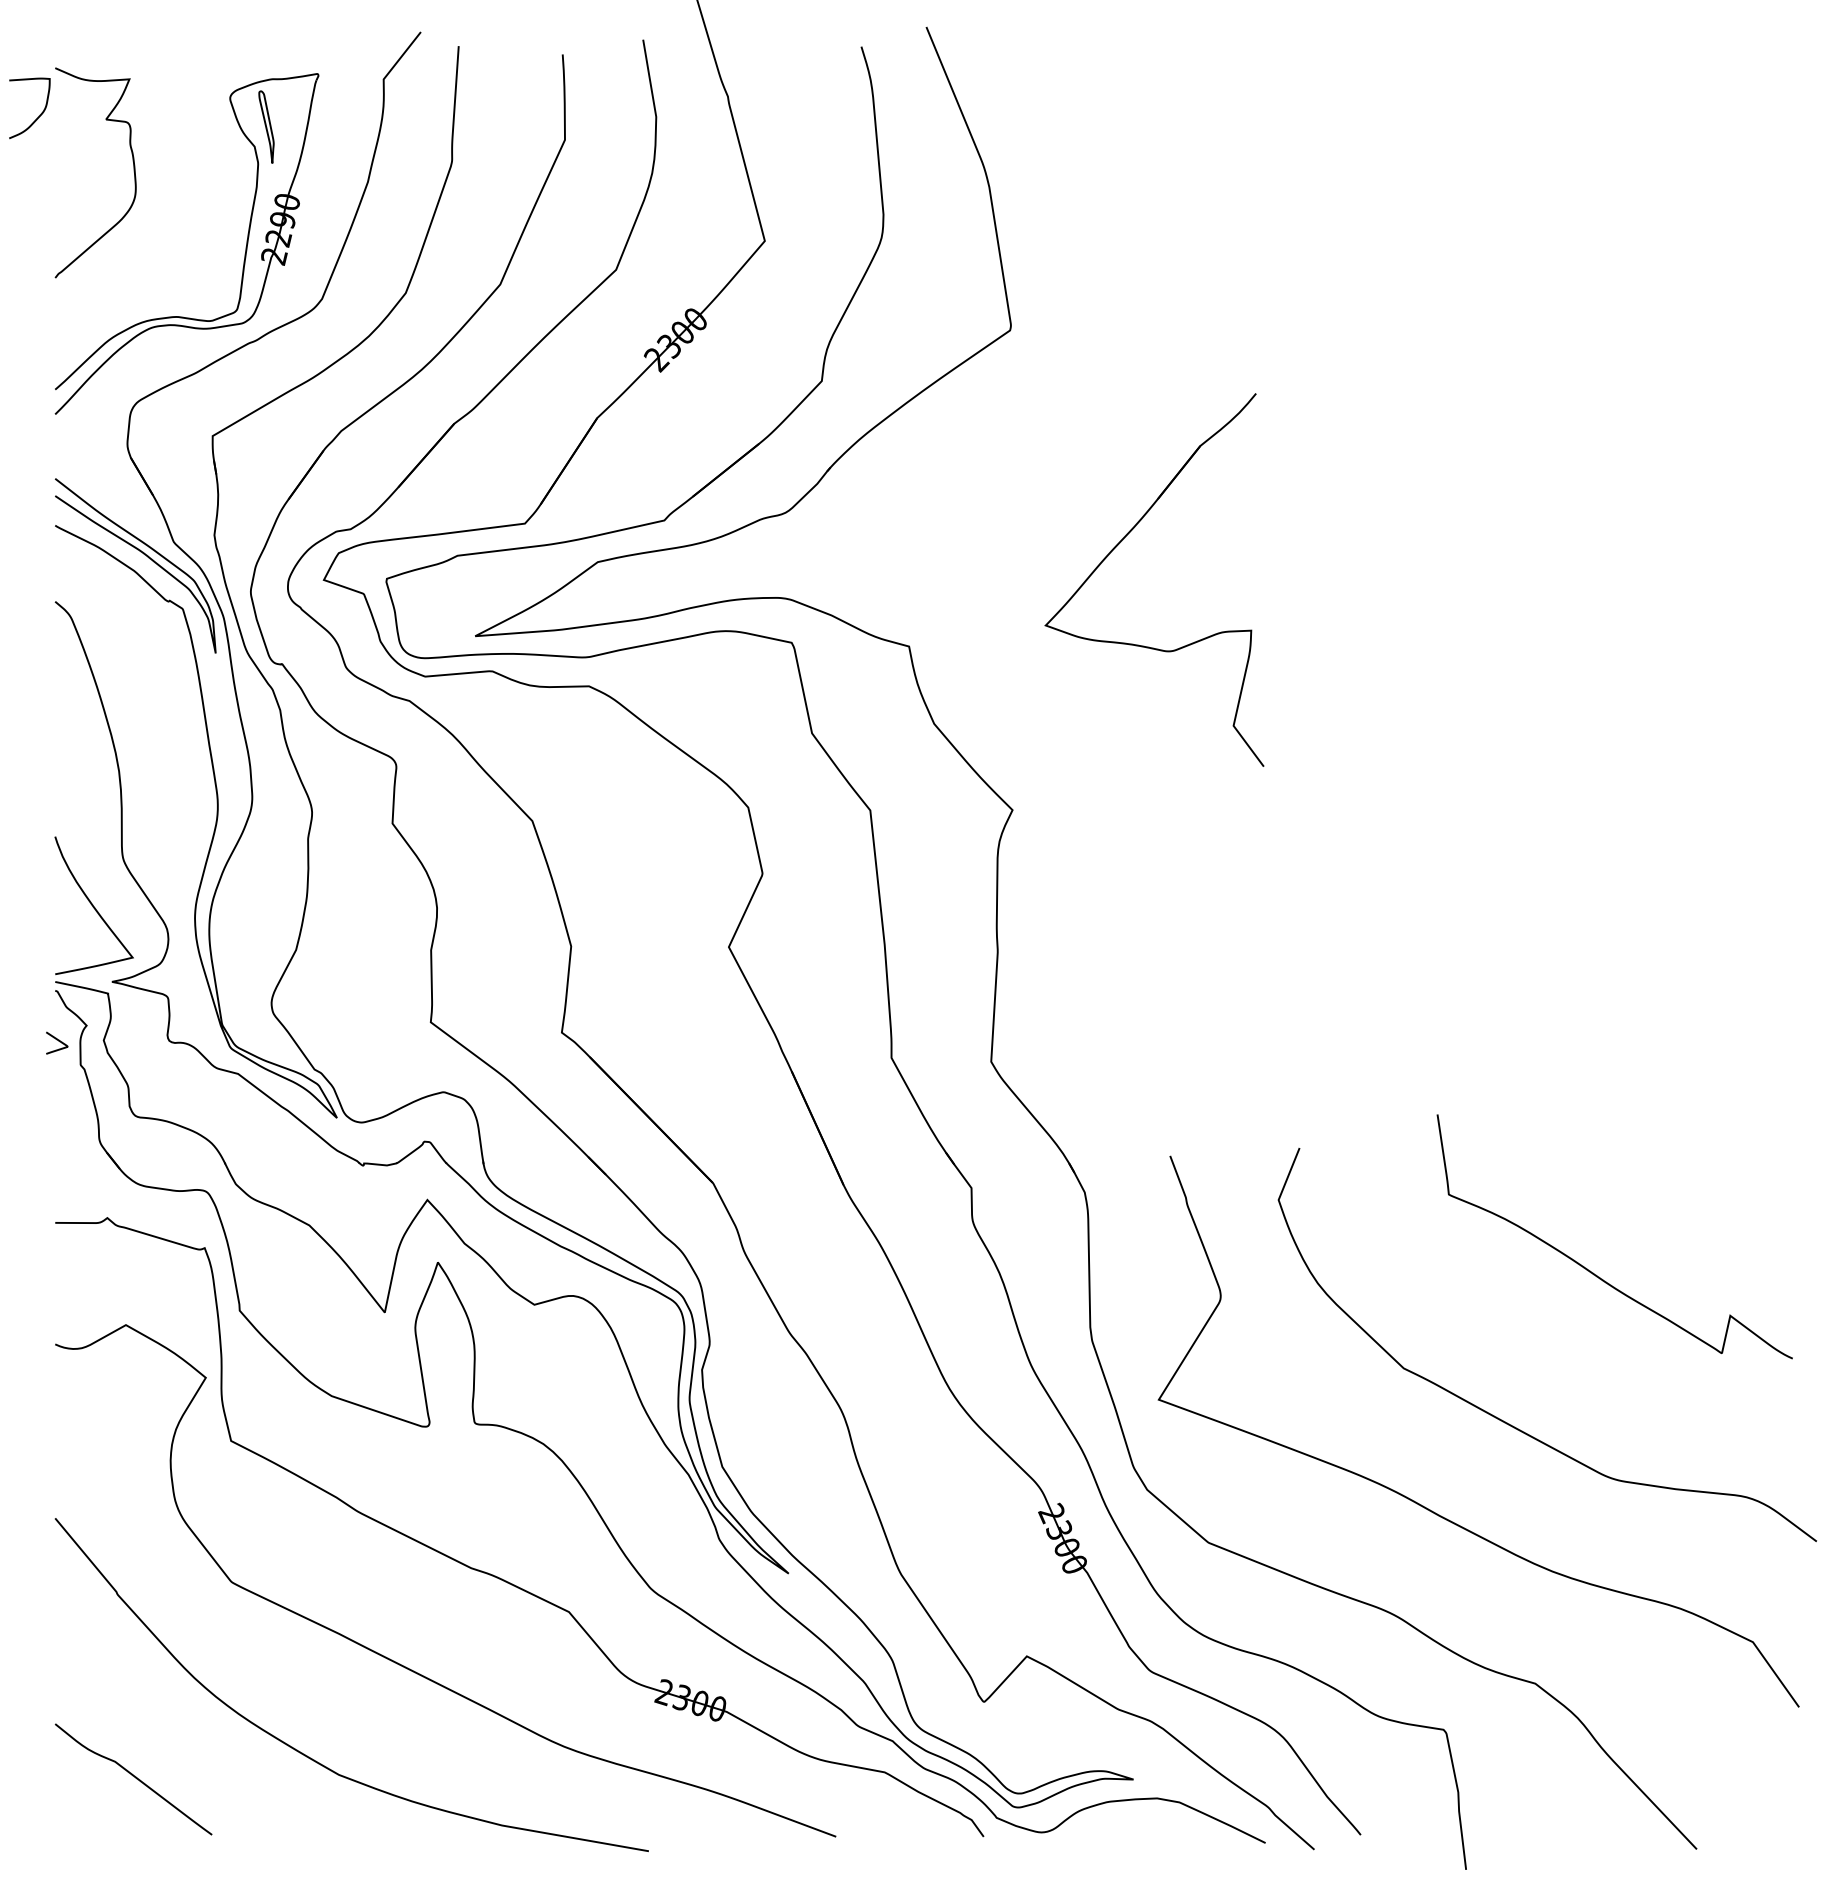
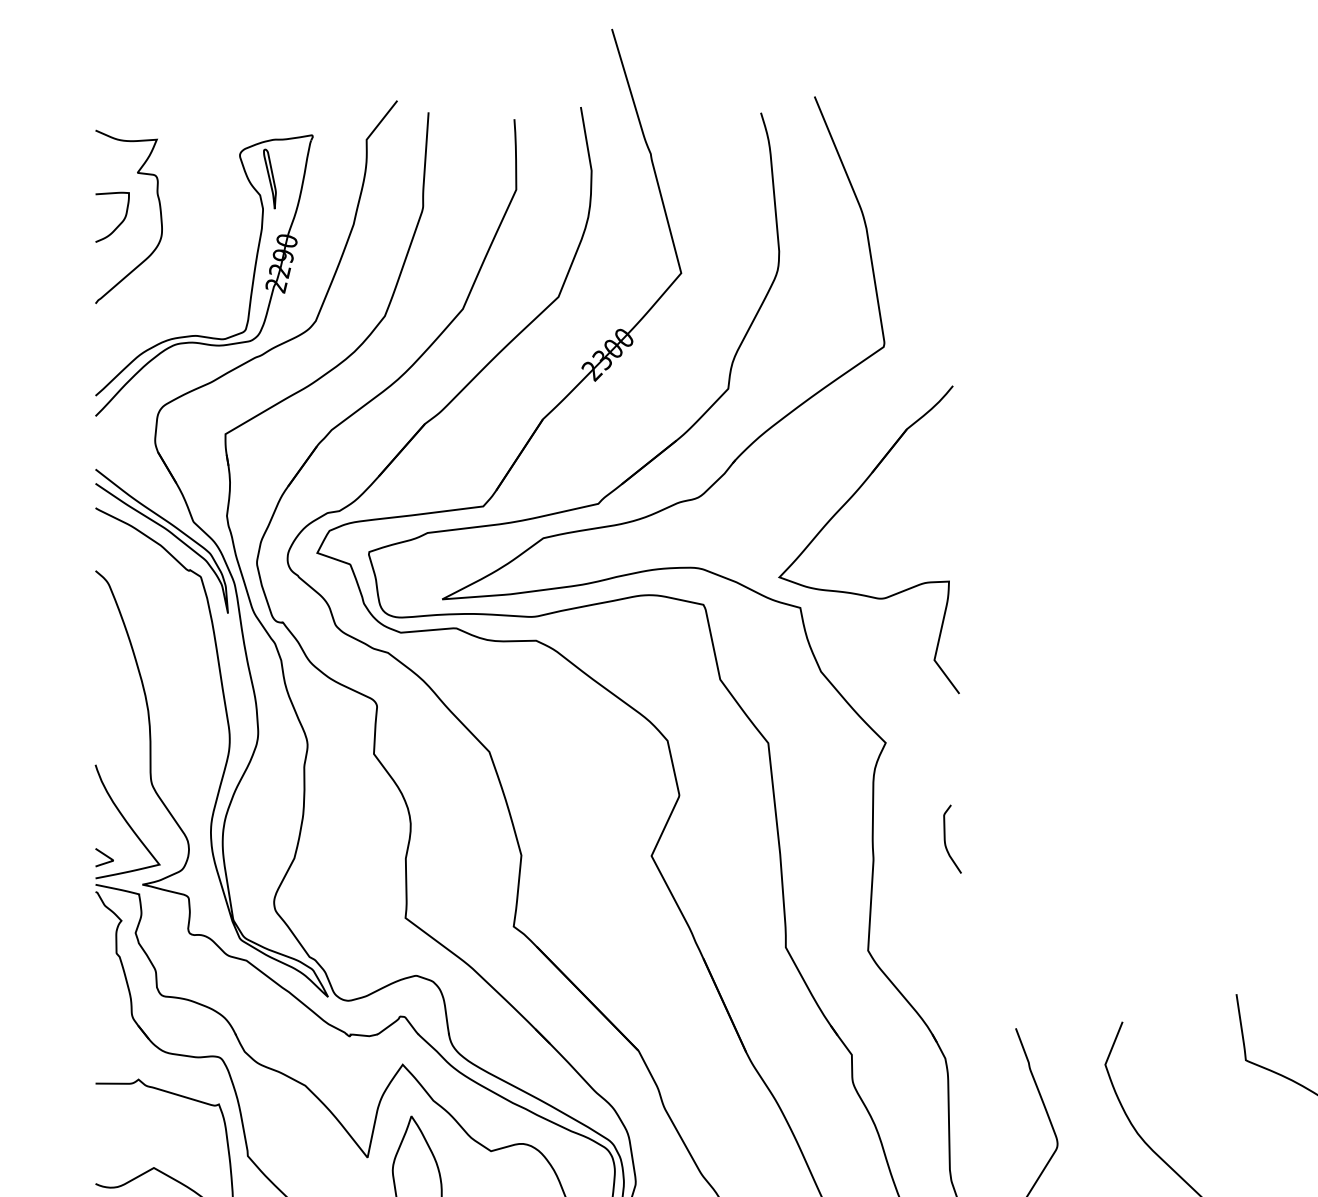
curve: (38, 116) -> (119, 224), moved
part: (1119, 544) -> (840, 510), moved
curve: (1085, 929) -> (945, 841), added
curve: (58, 1041) -> (105, 856), moved

